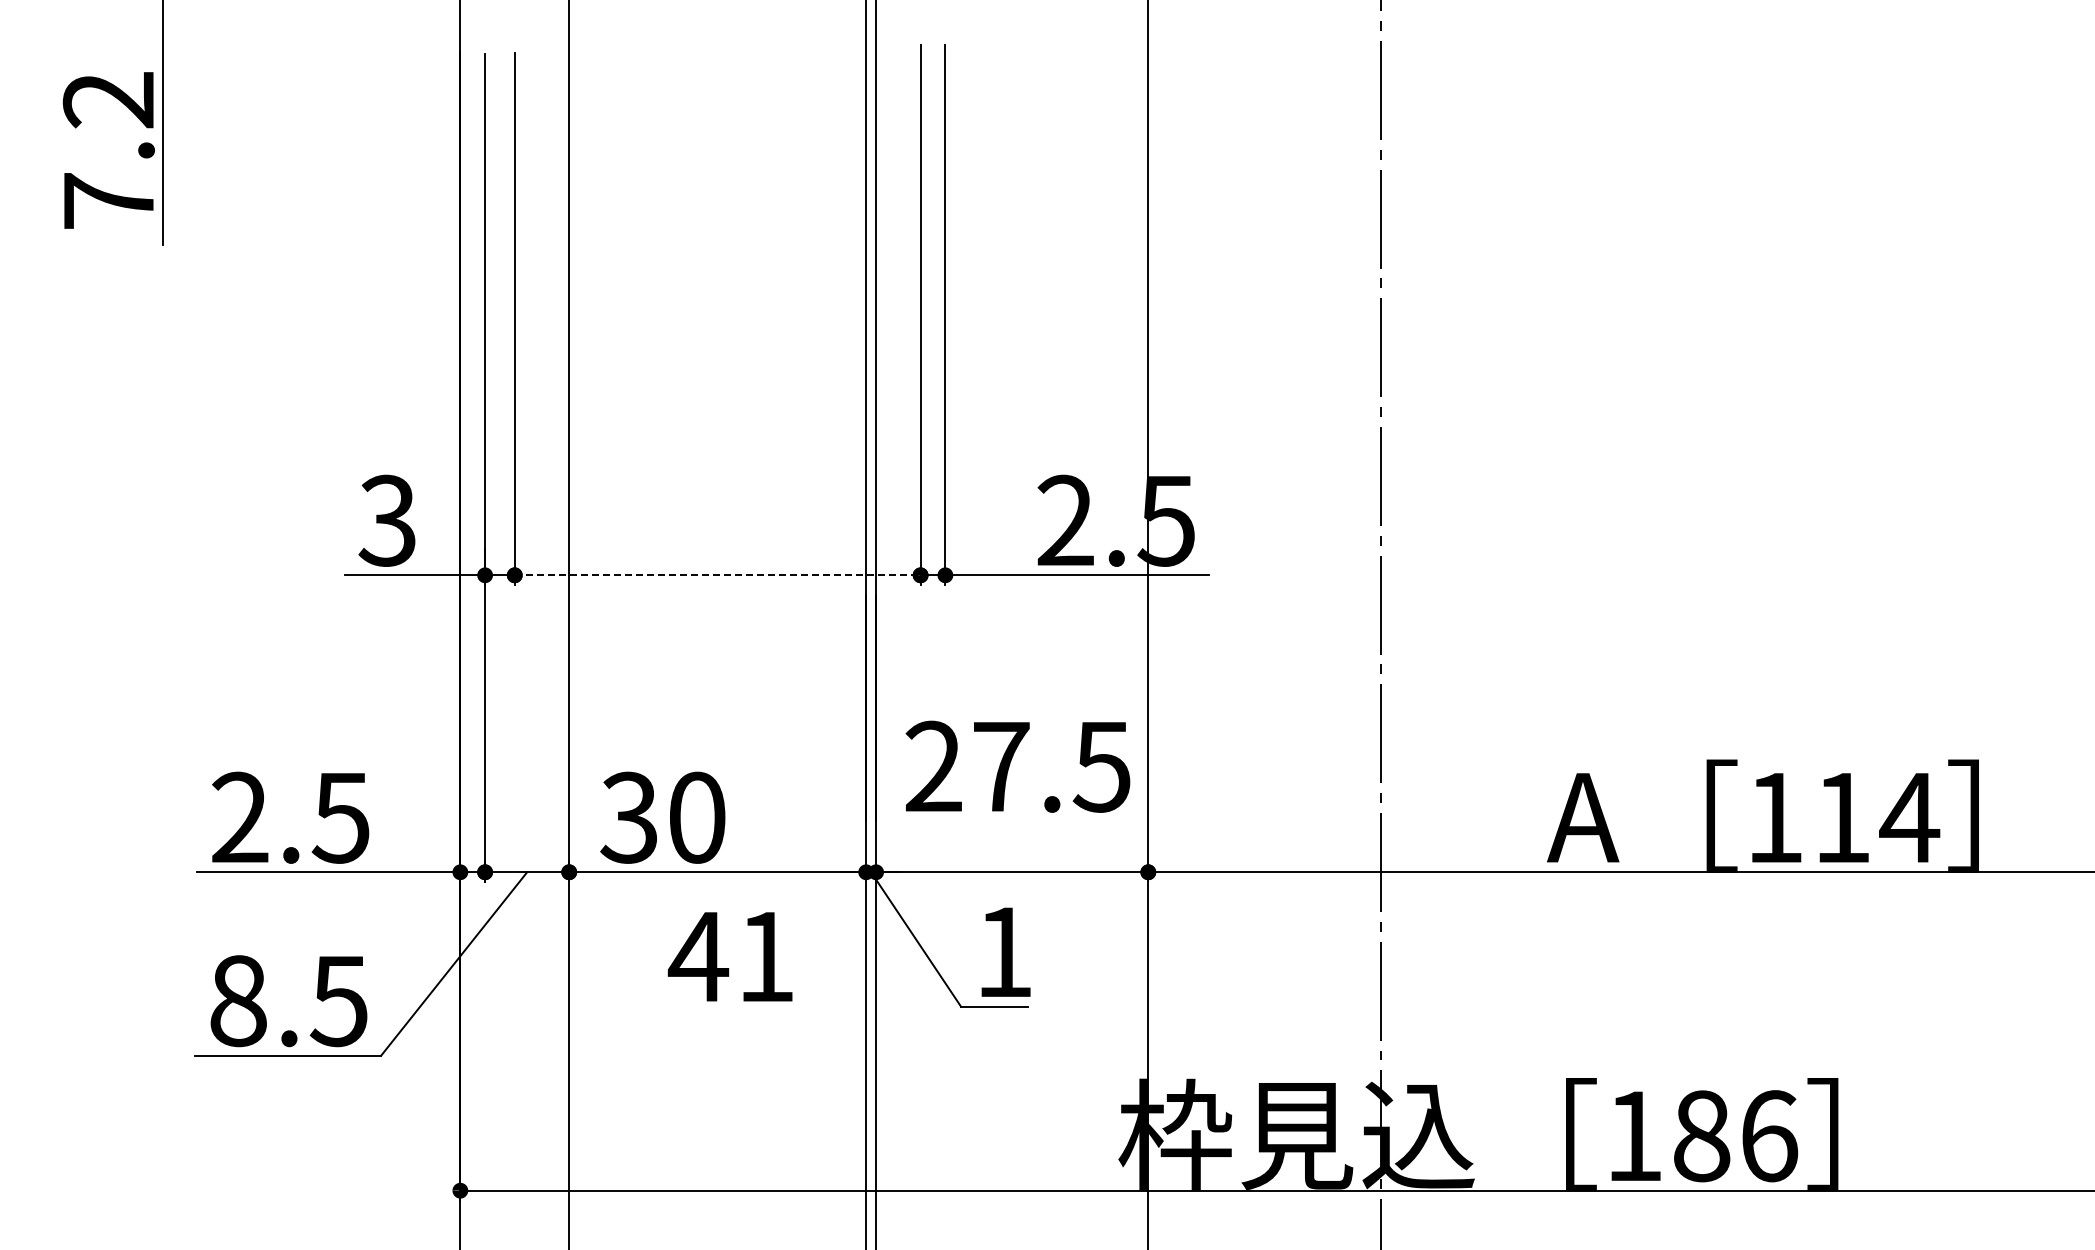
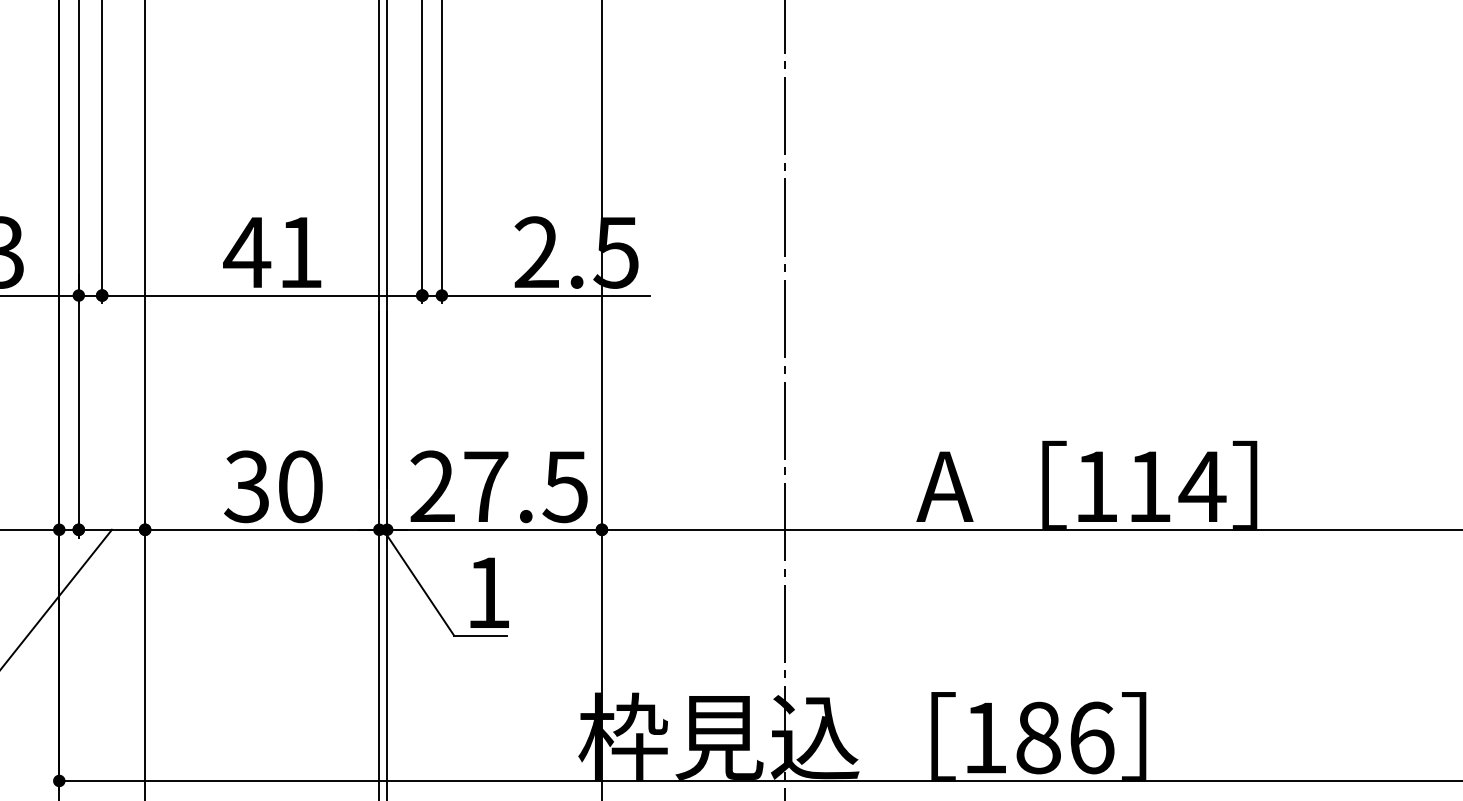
line: (717, 575) -> (262, 295), dashed -> solid
text: (1017, 766) -> (498, 486), moved
text: (662, 817) -> (273, 486), moved
text: (729, 956) -> (271, 252), moved

